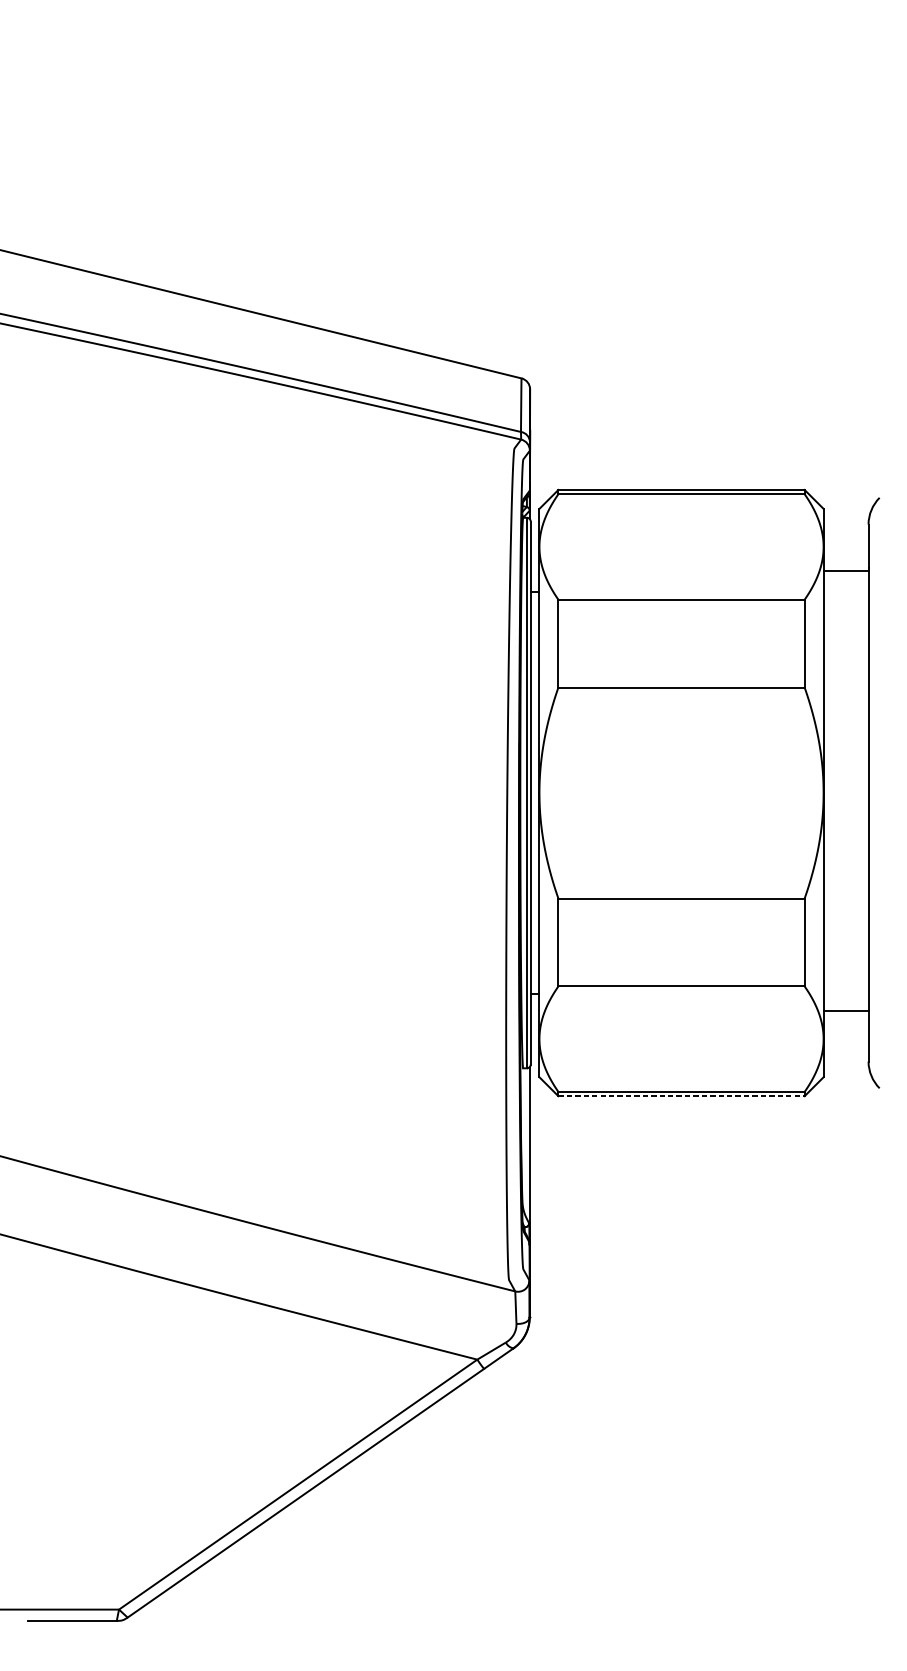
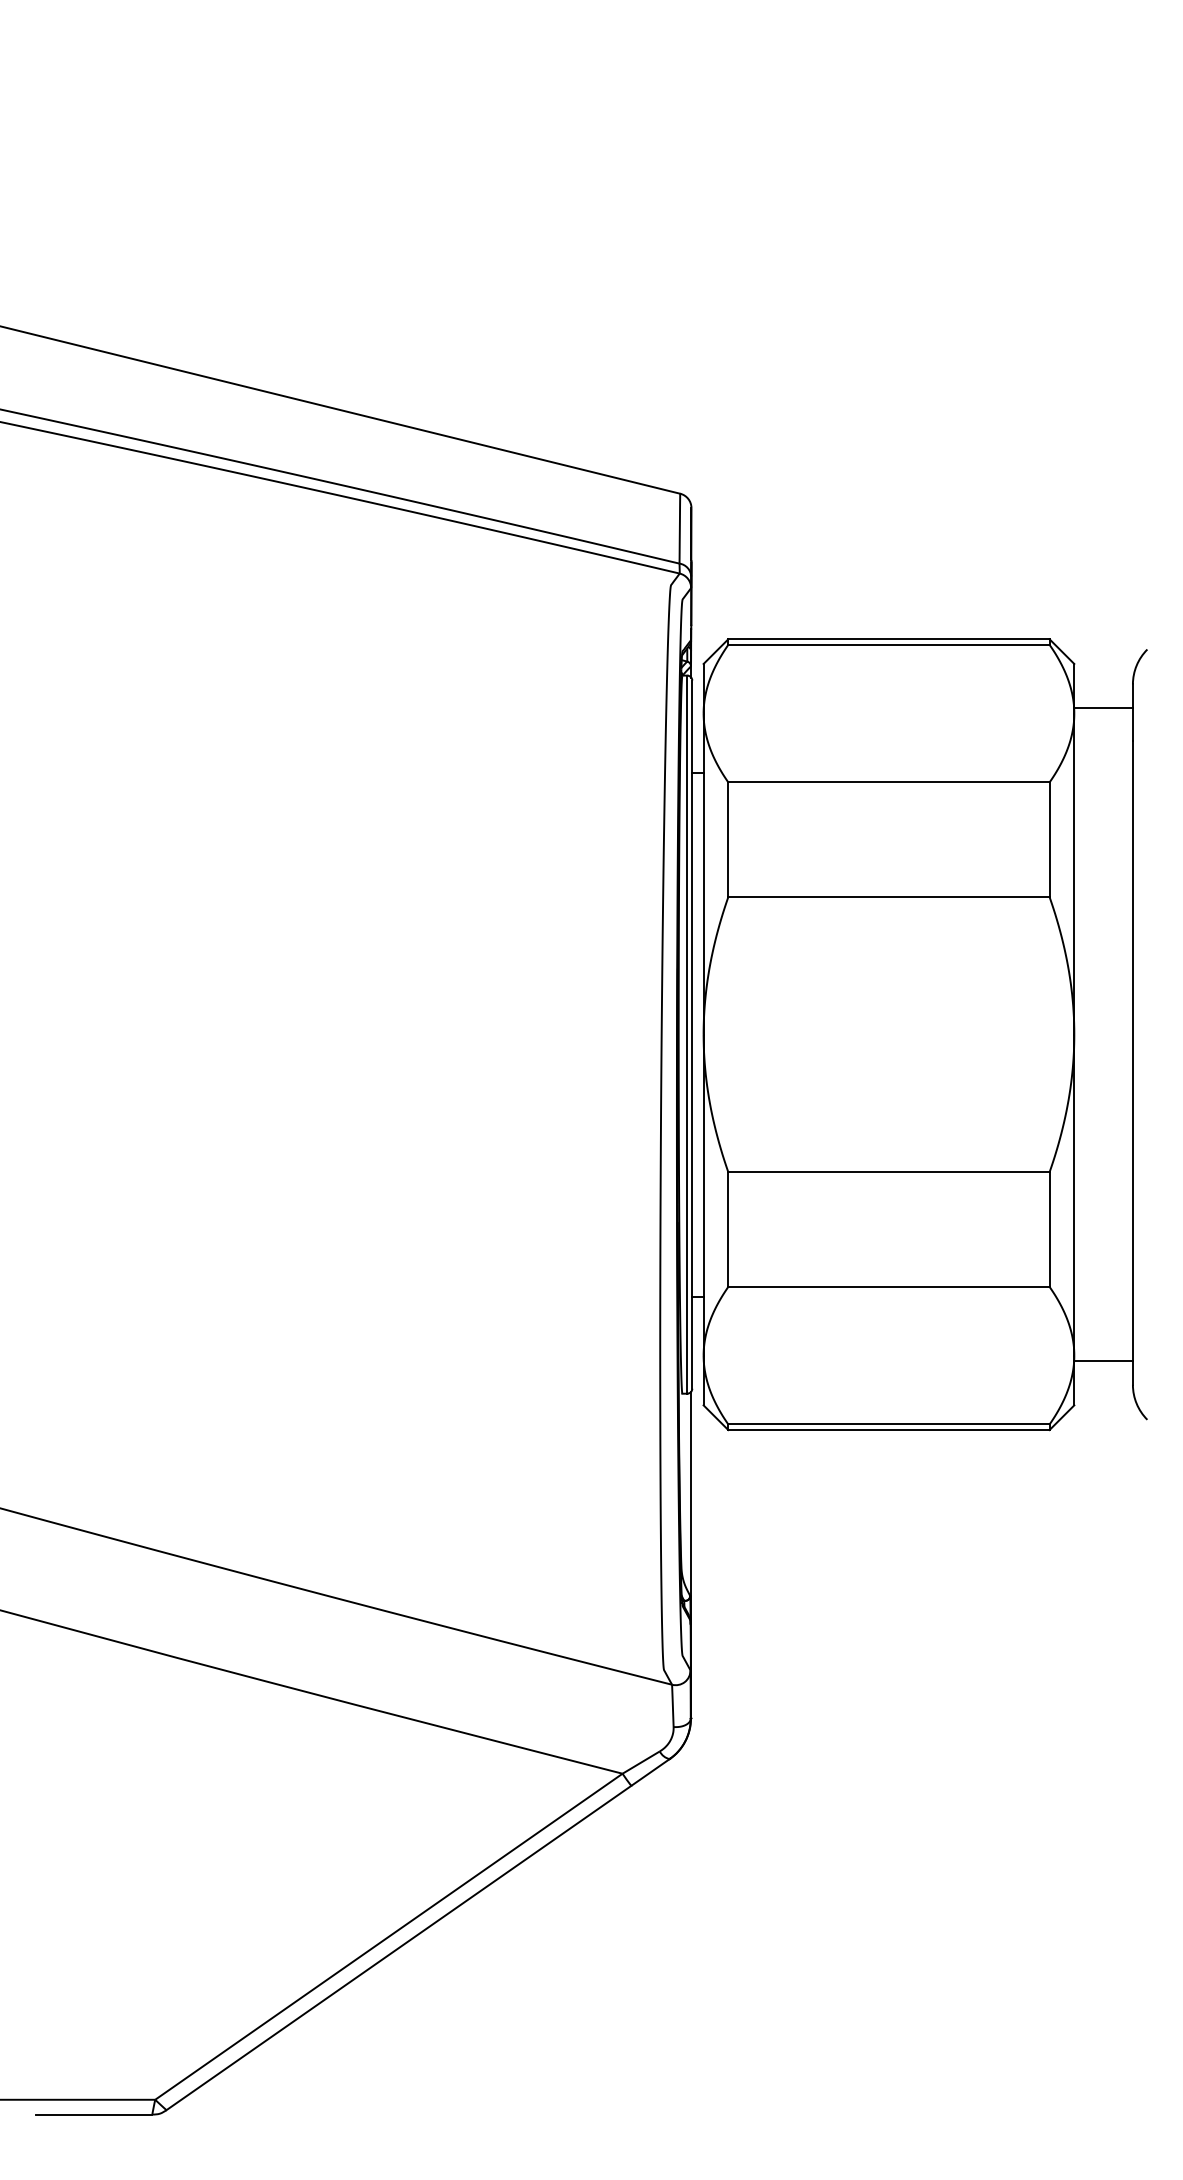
line: (845, 570) -> (1103, 707), moved
line: (845, 1010) -> (1103, 1361), moved
line: (681, 1096) -> (888, 1430), dashed -> solid

